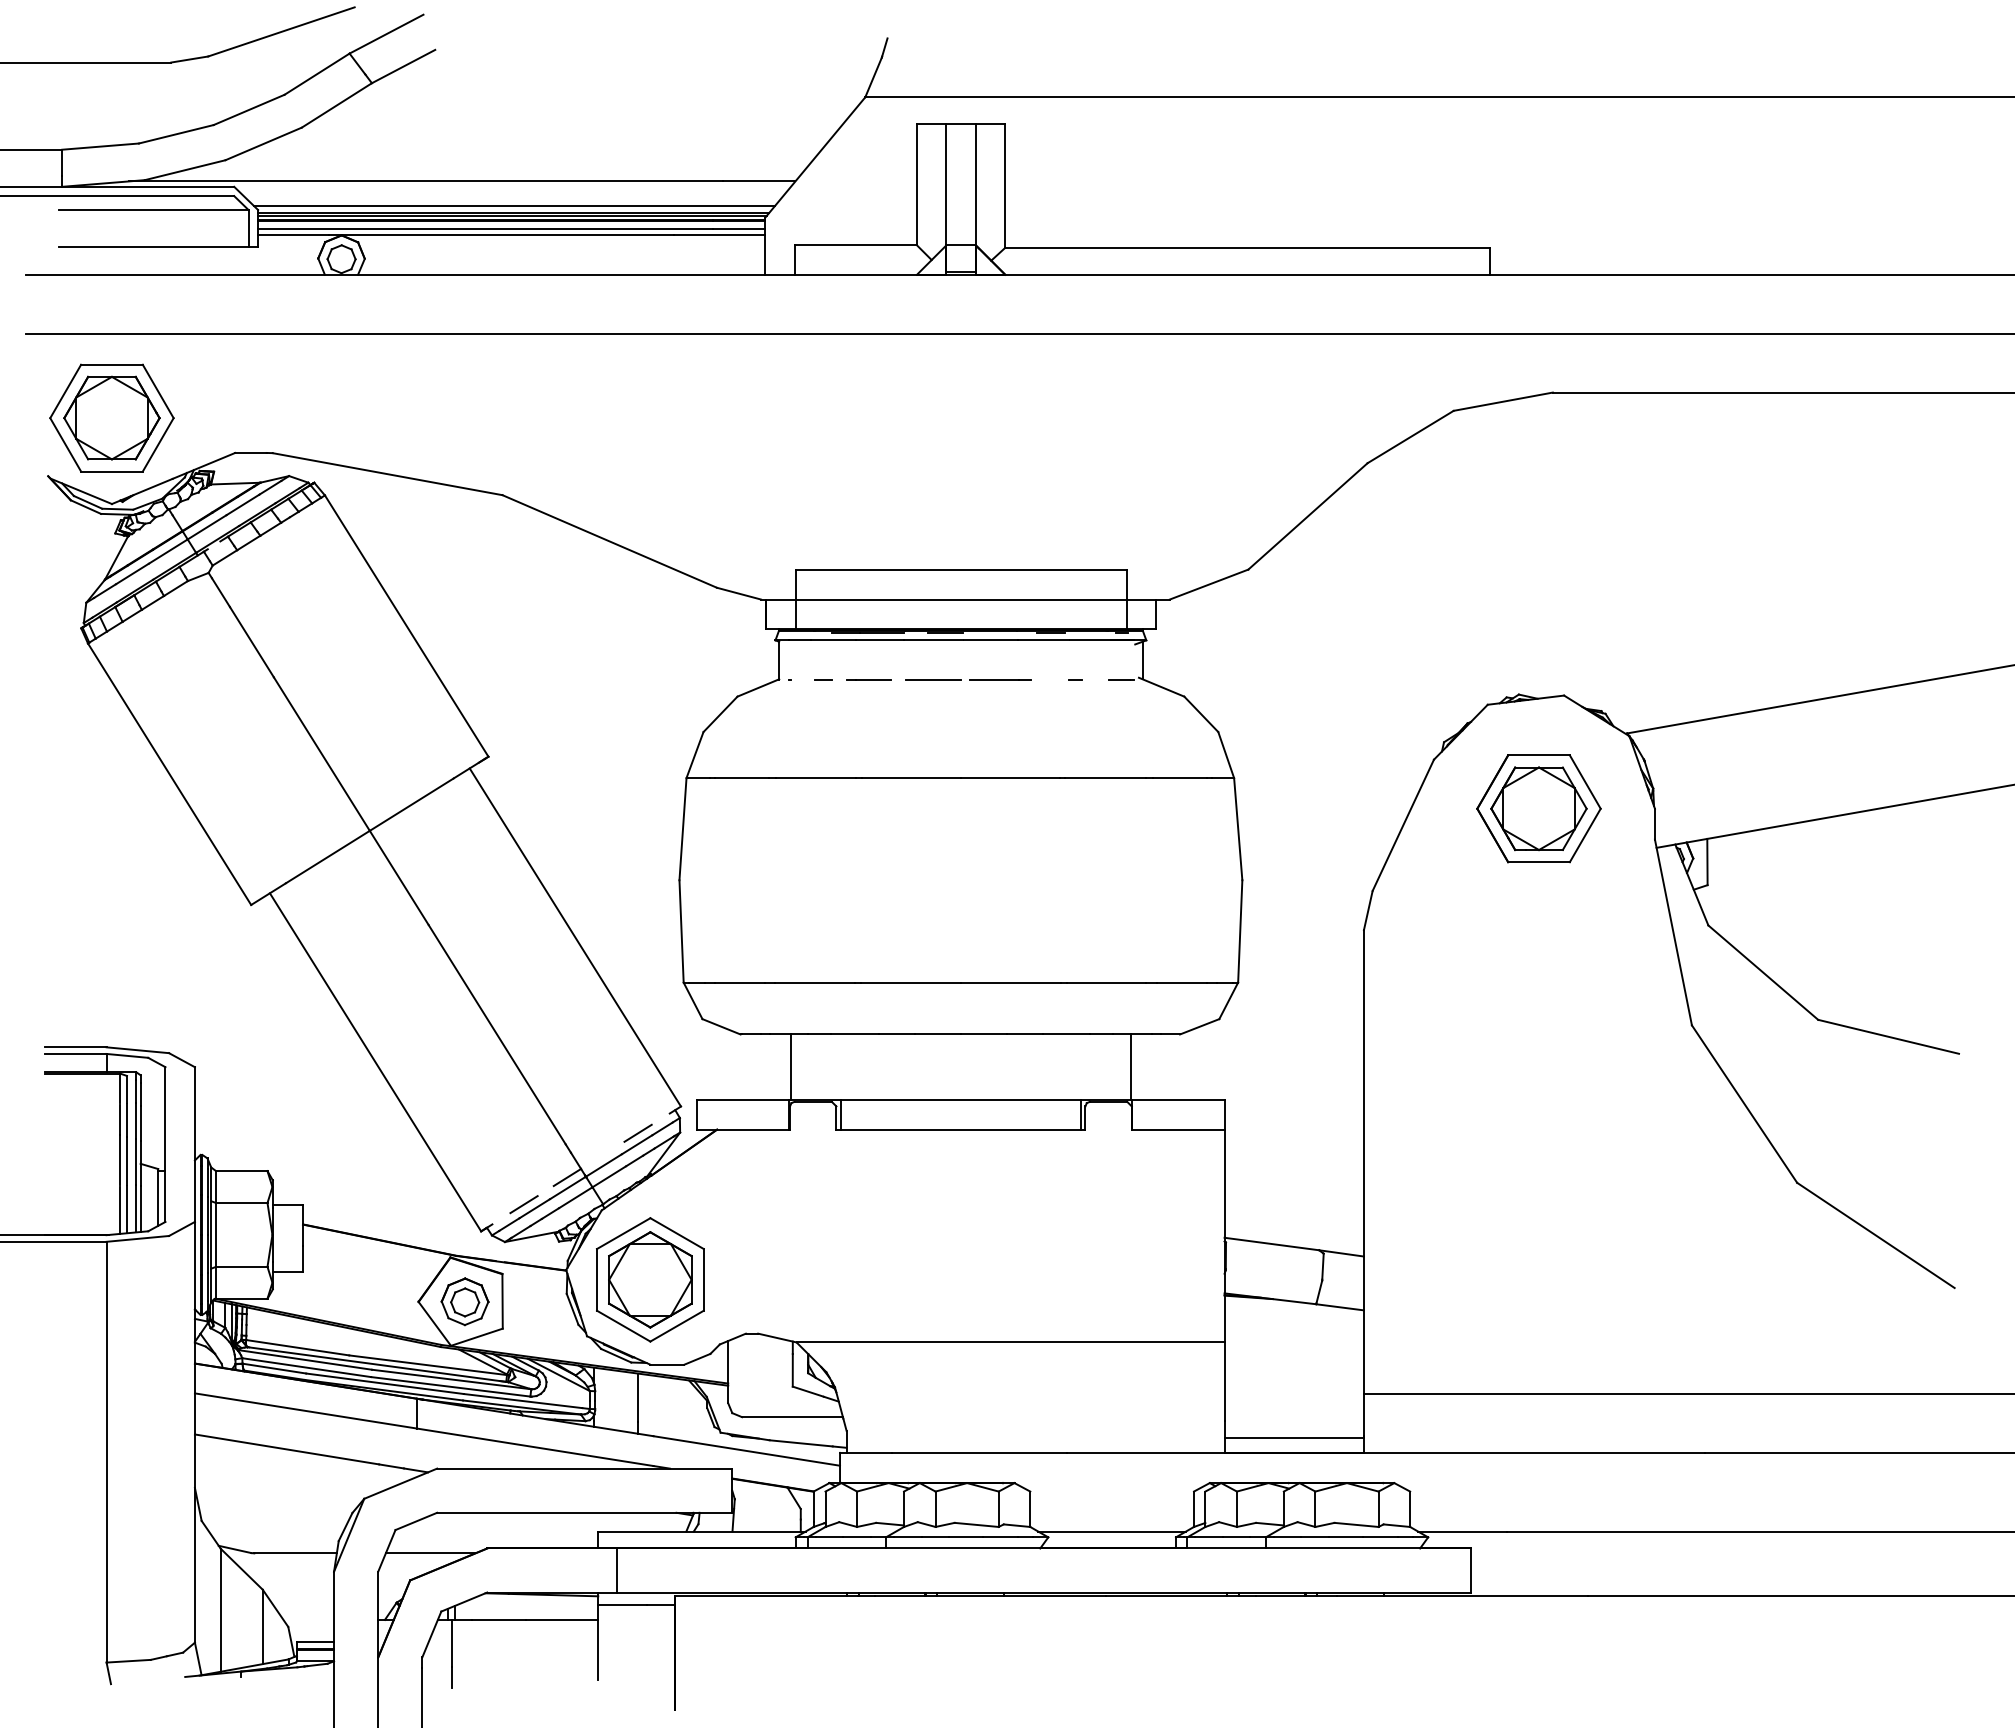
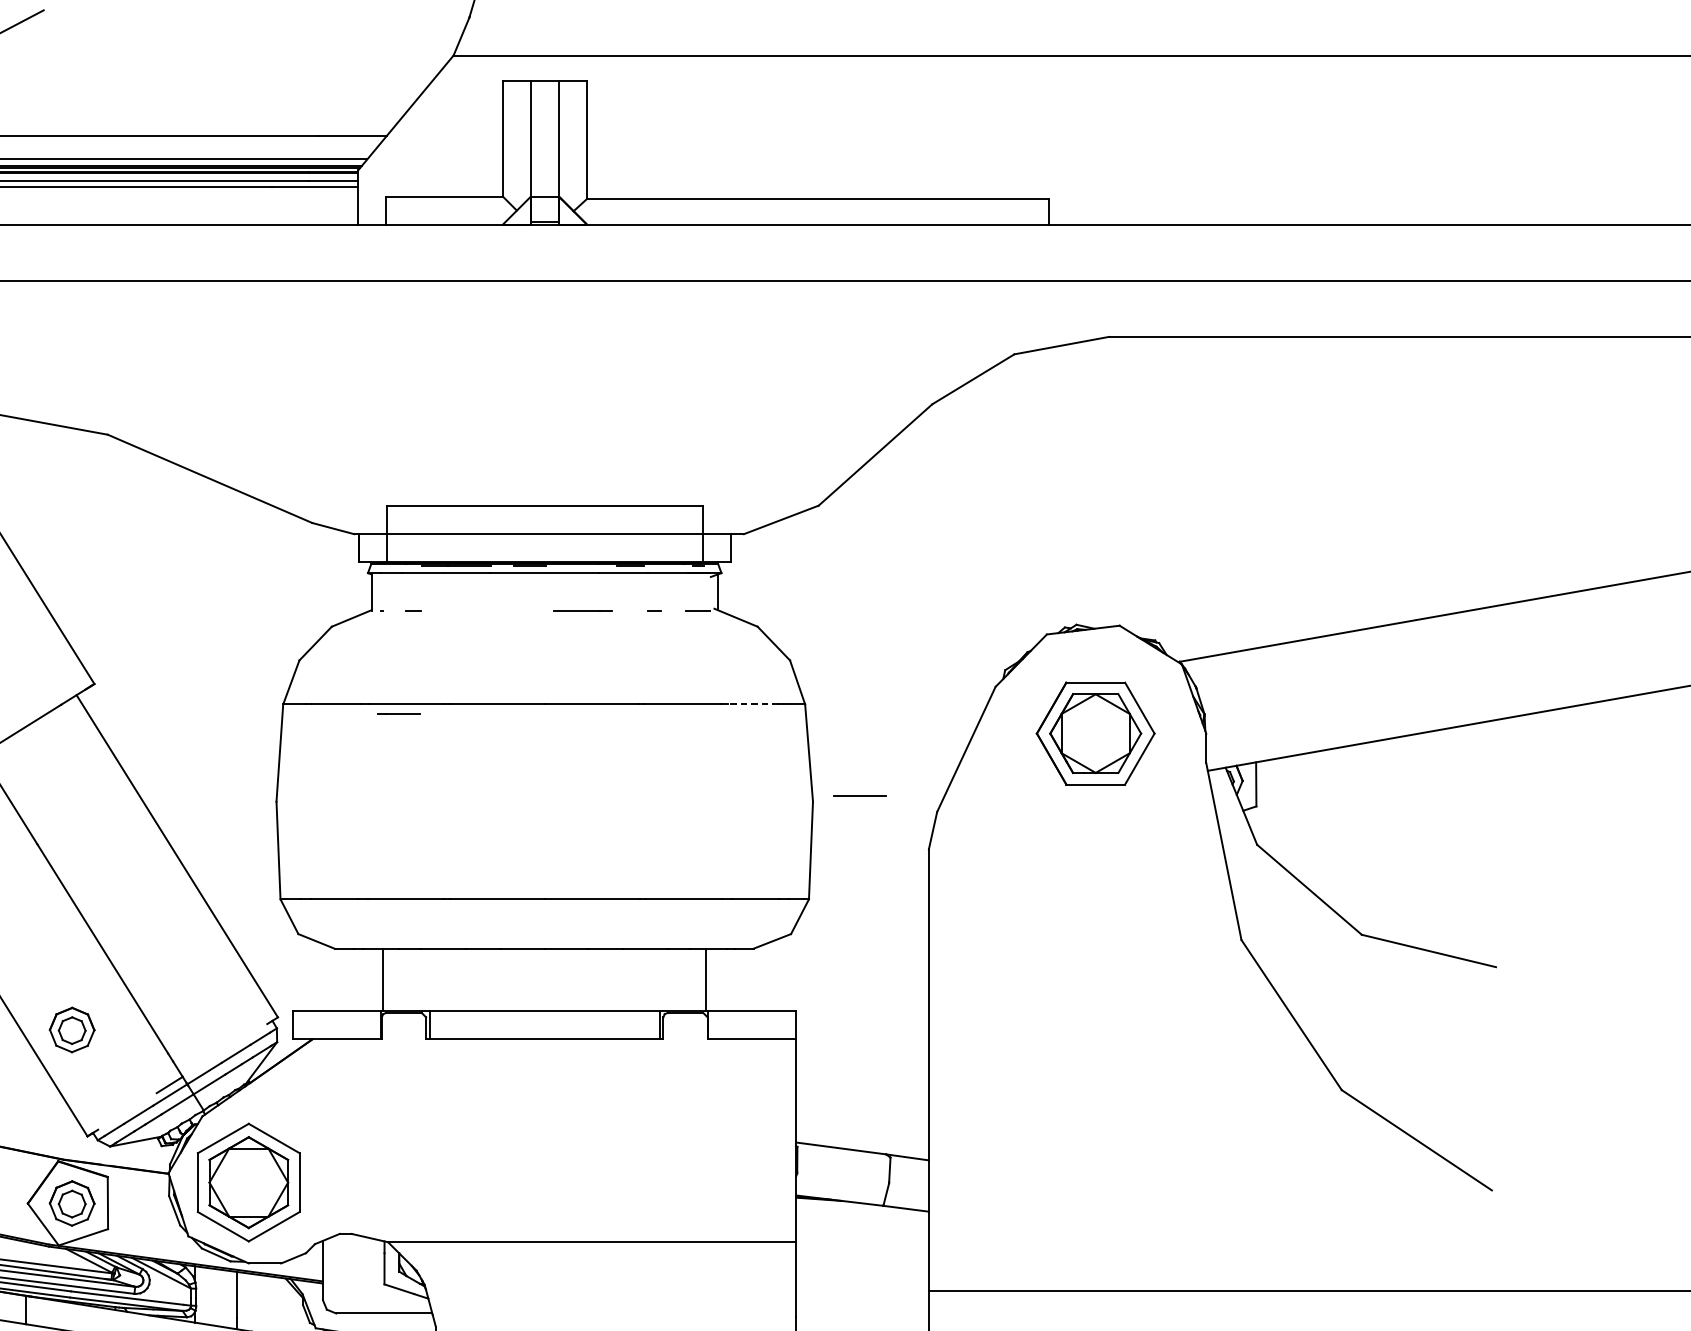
line: (868, 679) -> (398, 713), moved
line: (933, 679) -> (859, 795), moved
line: (1179, 778) -> (753, 704), solid -> dashed
part: (464, 1119) -> (71, 1029), added
line: (637, 1132) -> (236, 1042), removed
line: (523, 1204) -> (127, 1110), removed

